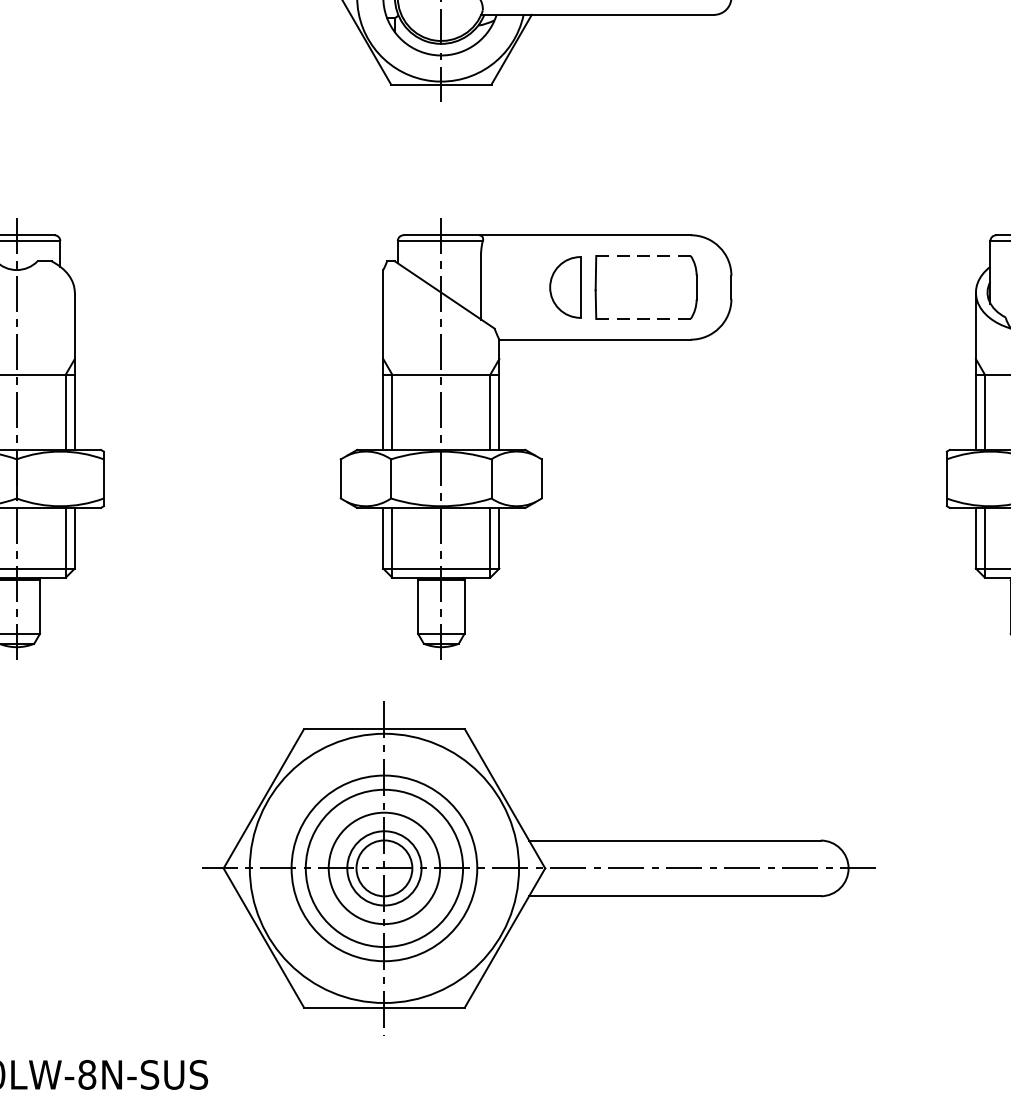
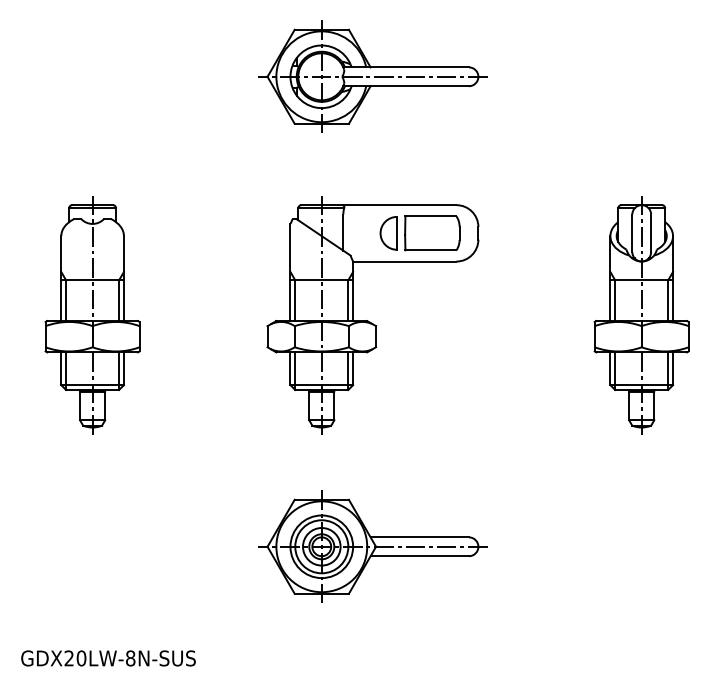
line: (642, 256) -> (430, 216), dashed -> solid
line: (642, 319) -> (430, 250), dashed -> solid
part: (535, 867) -> (372, 546), size x0.62

